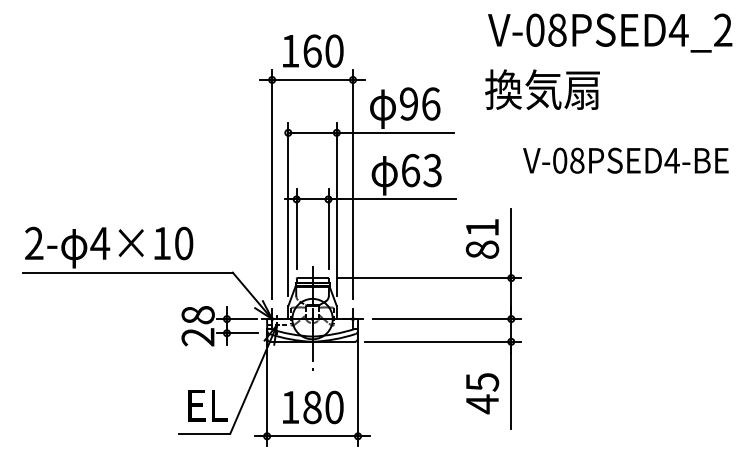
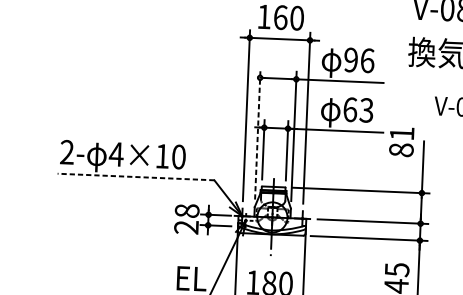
line: (288, 209) -> (257, 134), solid -> dashed
text: (482, 238) -> (401, 141), moved
line: (127, 272) -> (135, 176), solid -> dashed

